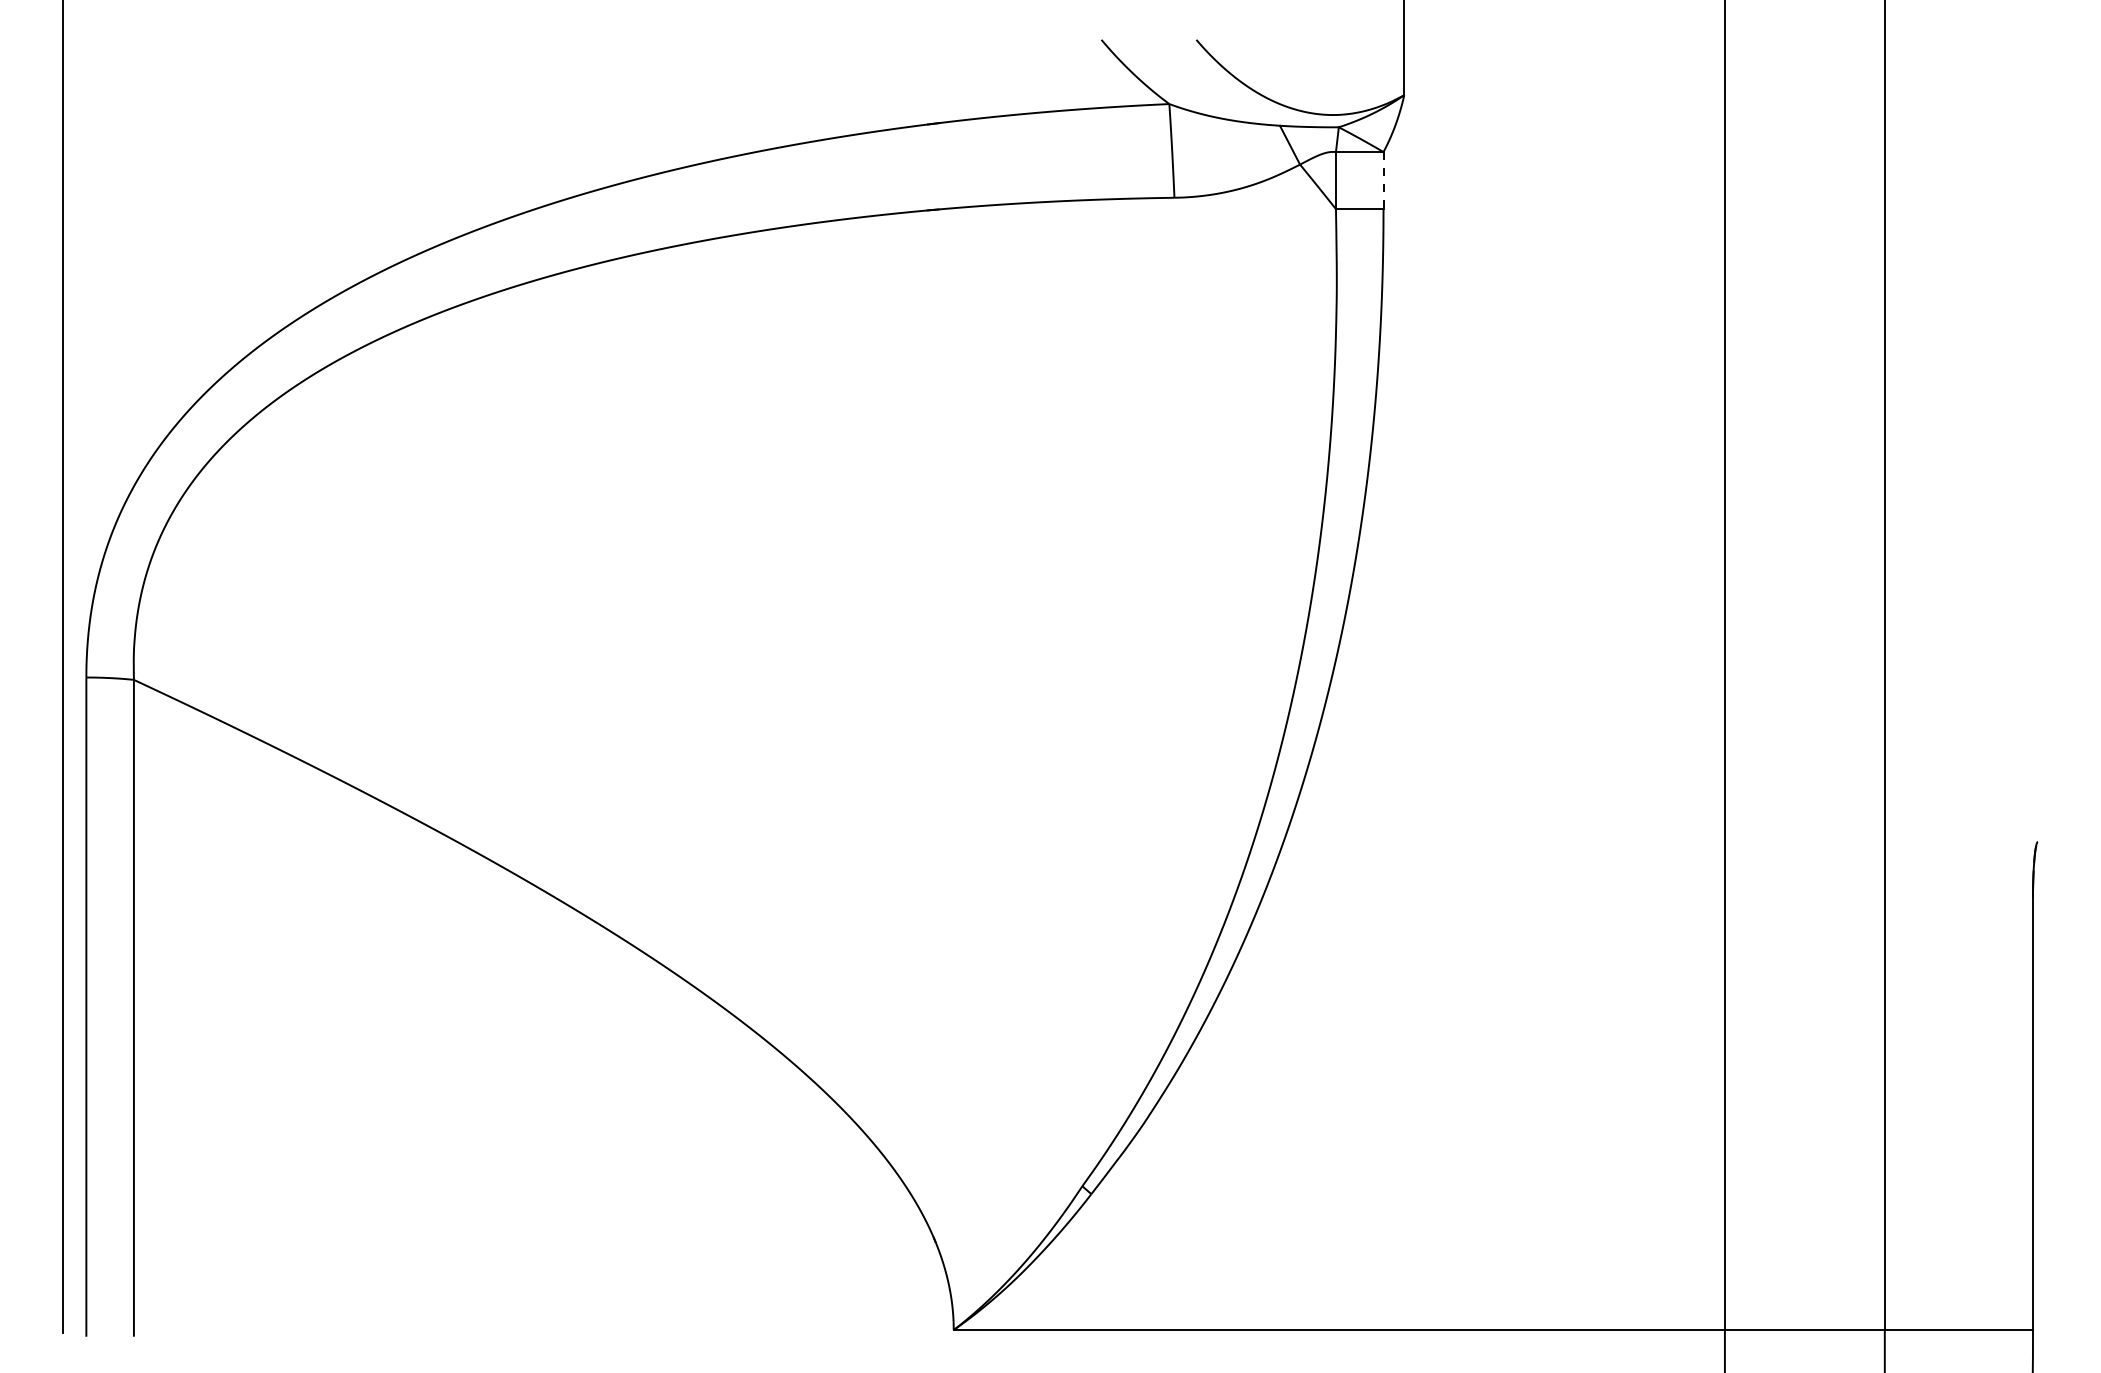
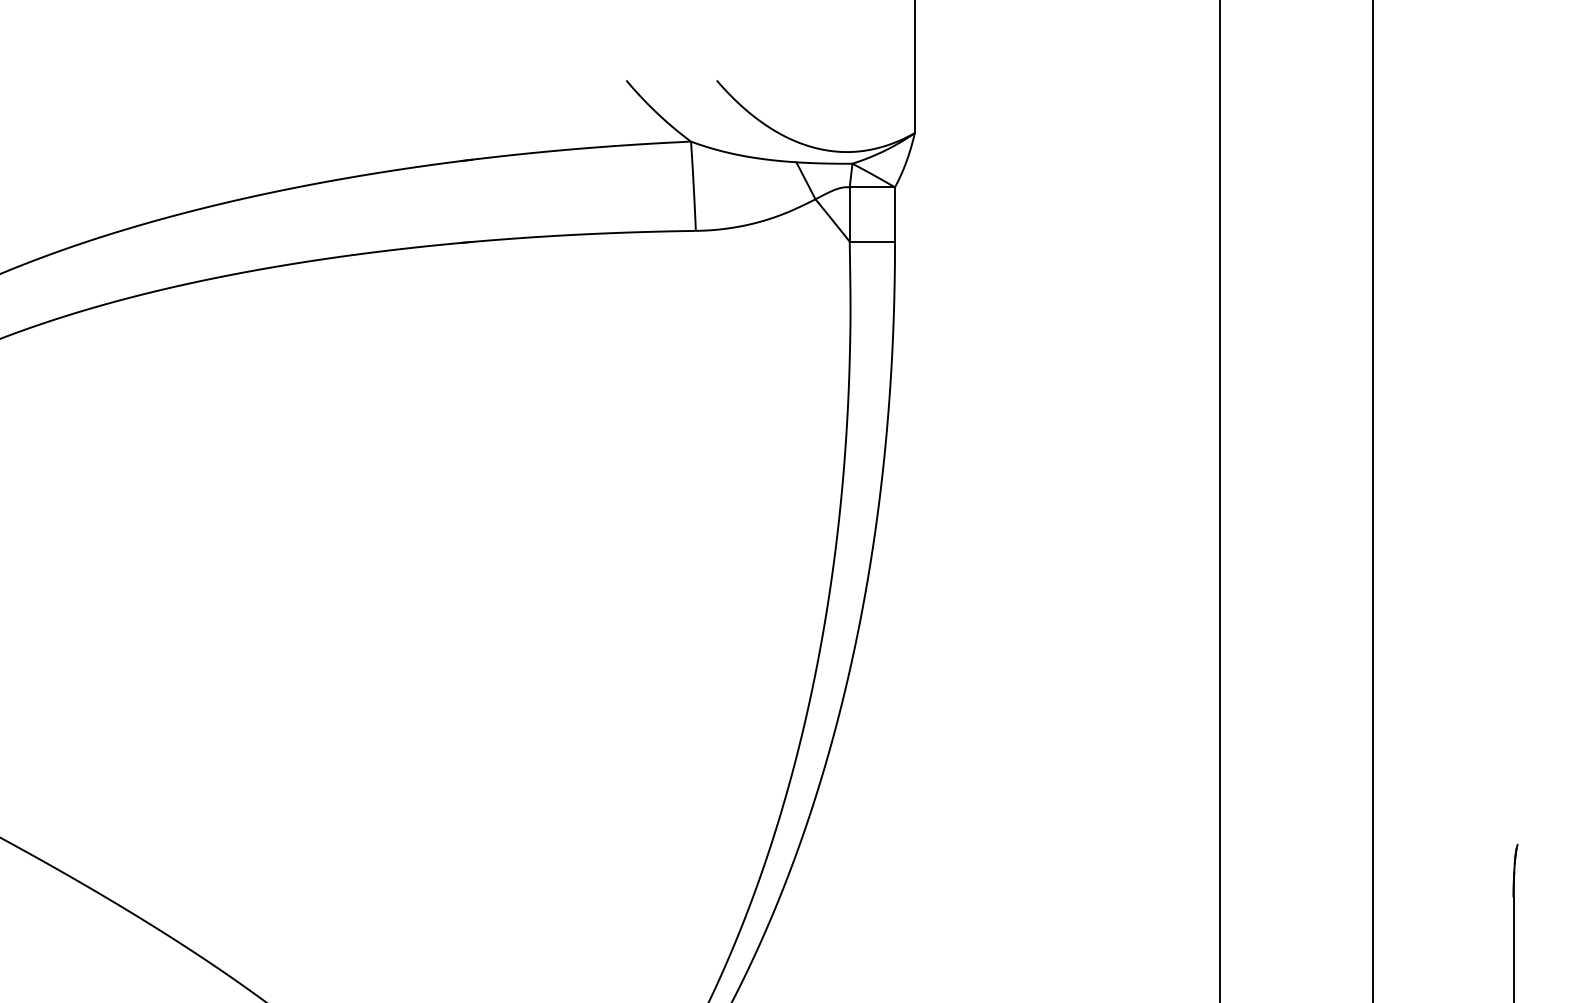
line: (1383, 180) -> (895, 214), dashed -> solid

